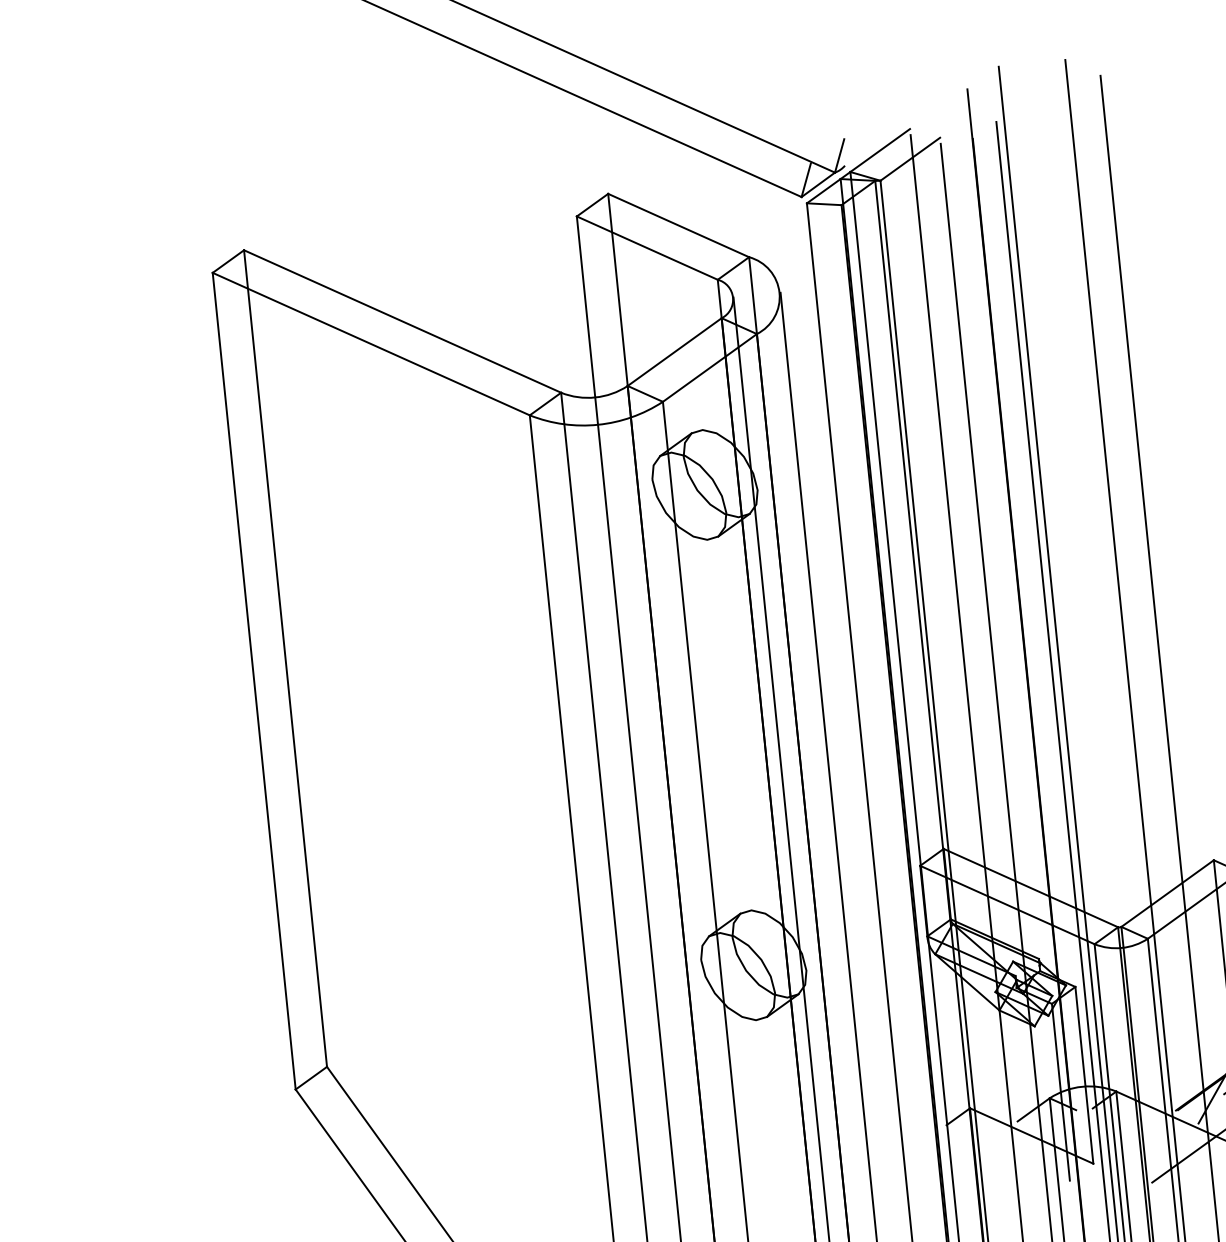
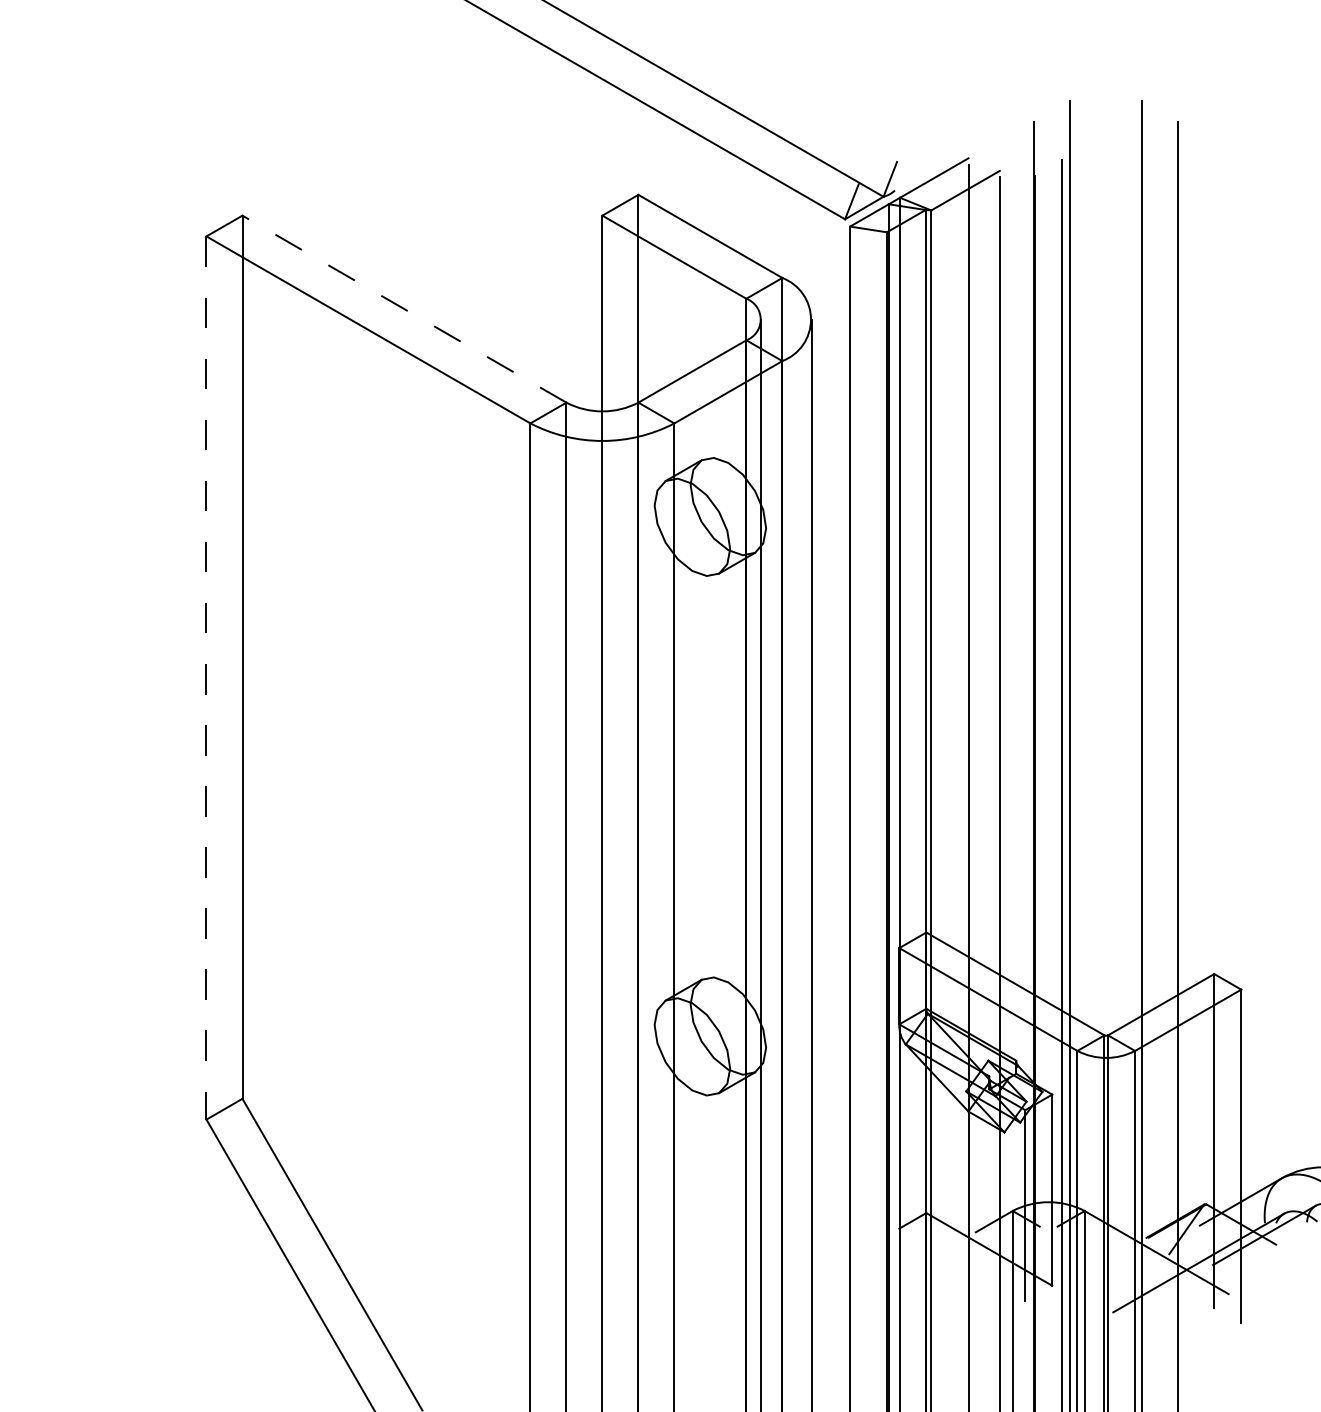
line: (402, 320) -> (404, 308), solid -> dashed
line: (254, 681) -> (206, 678), solid -> dashed

